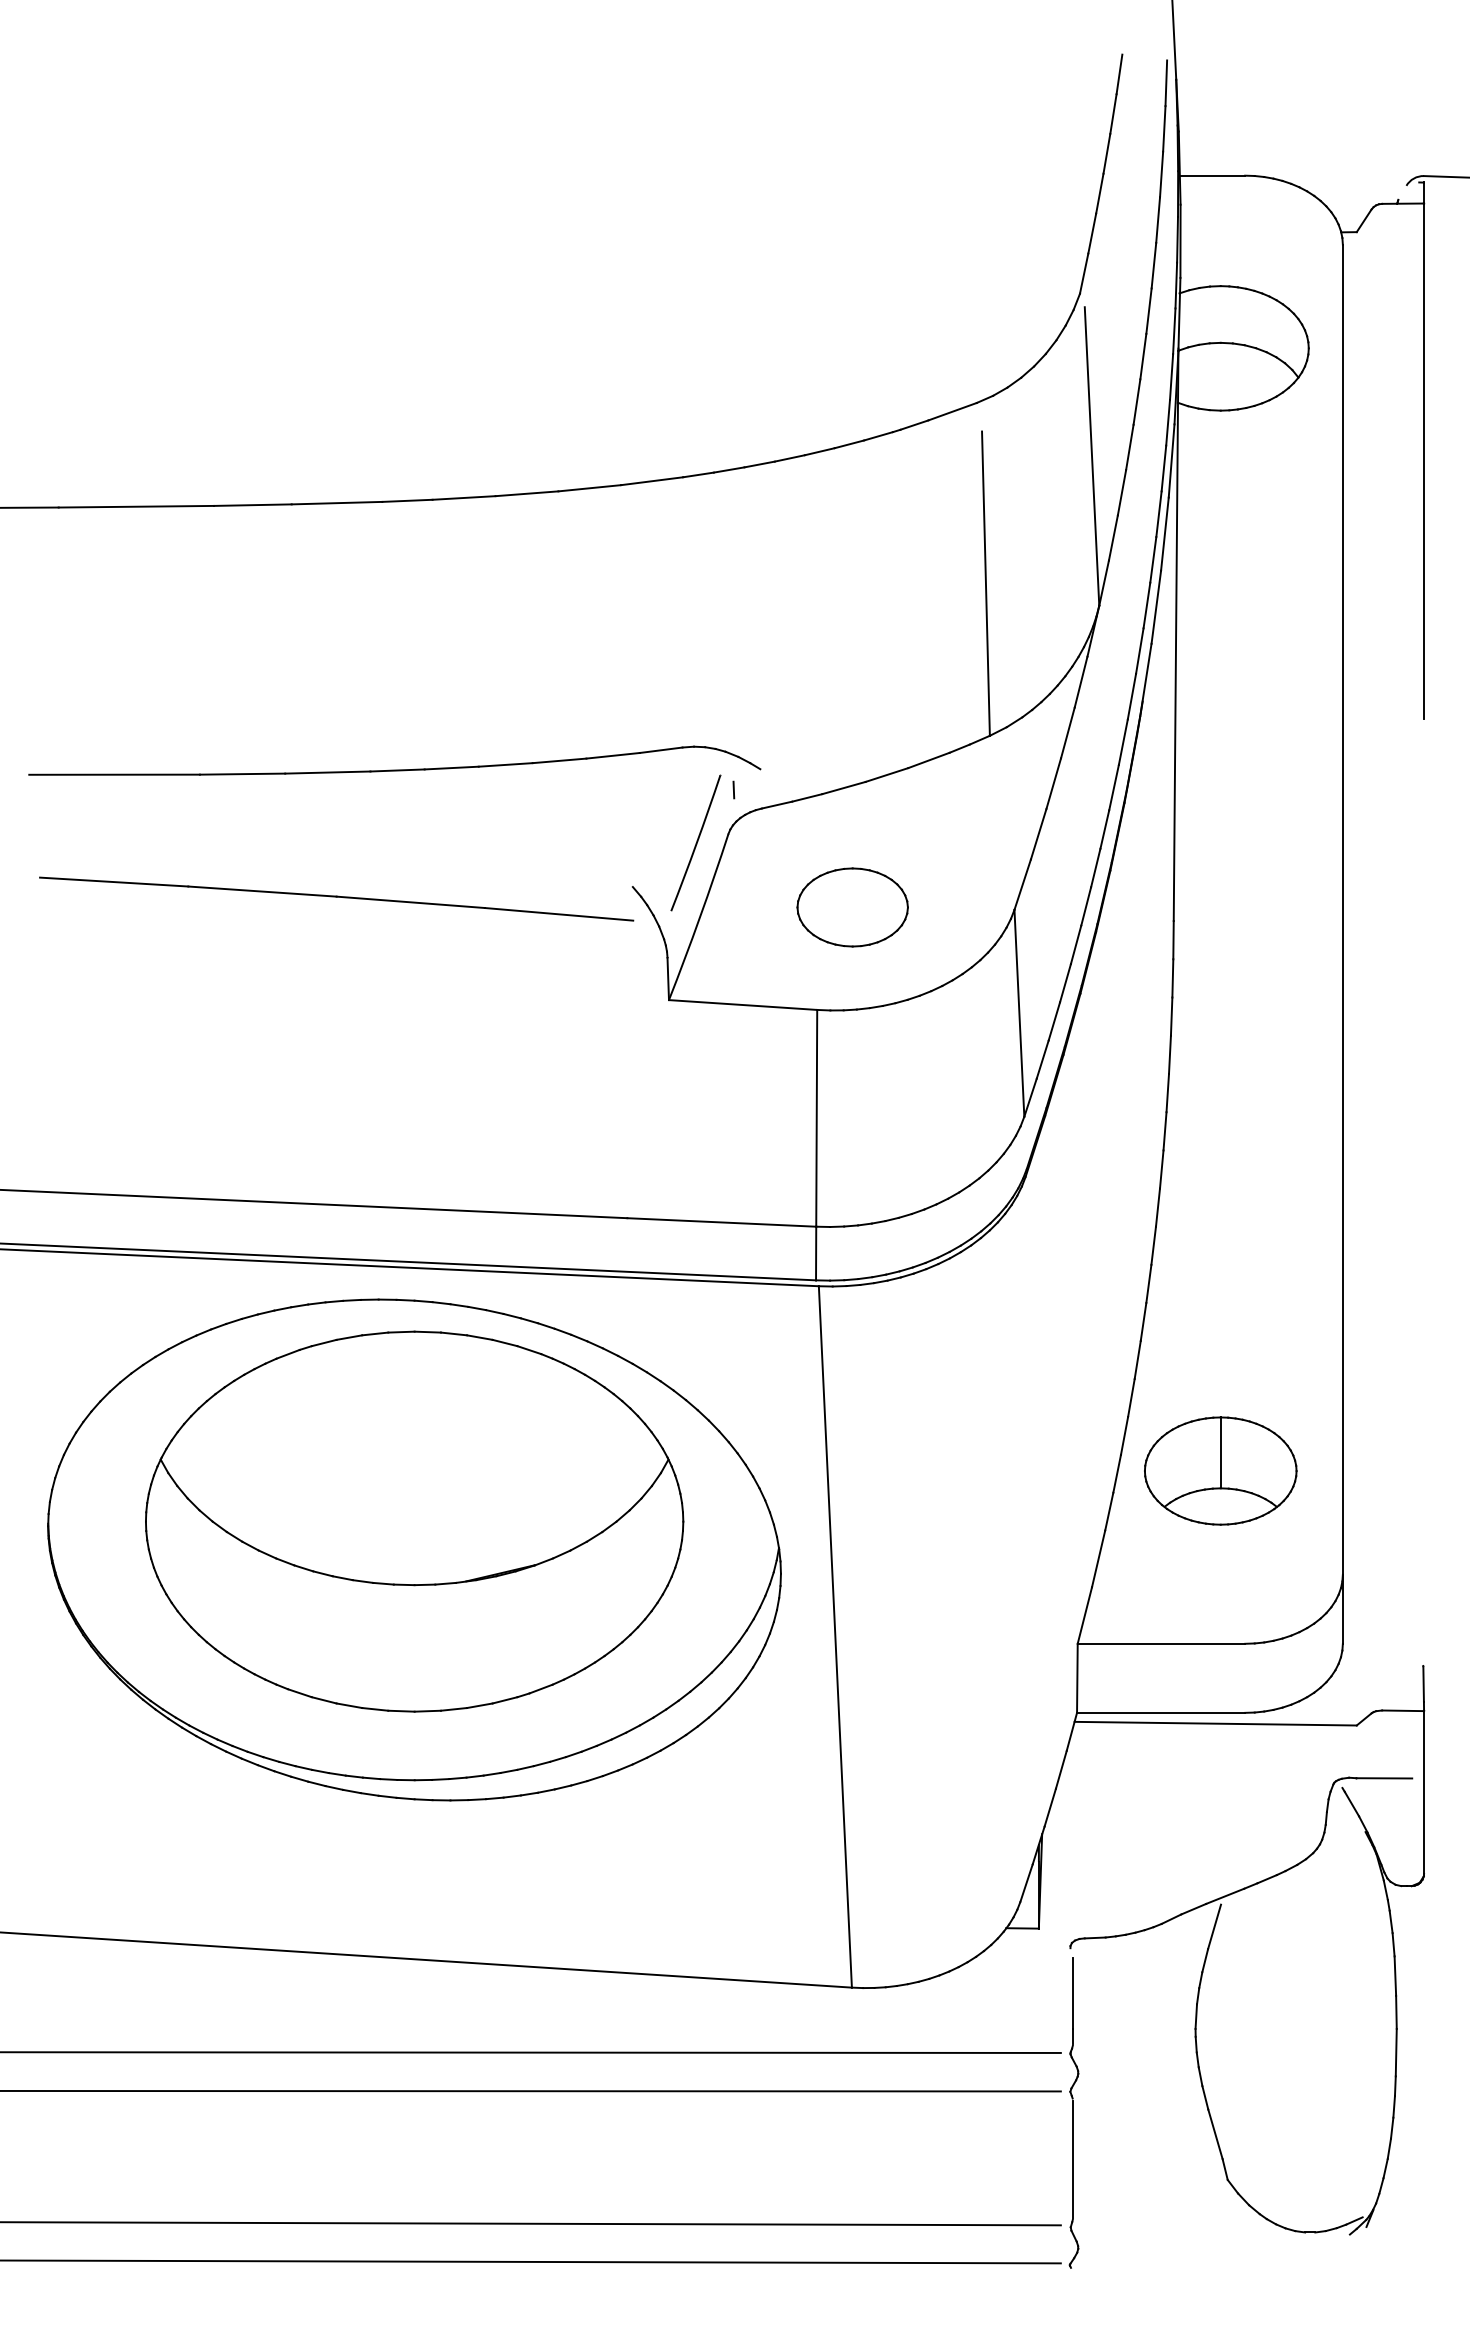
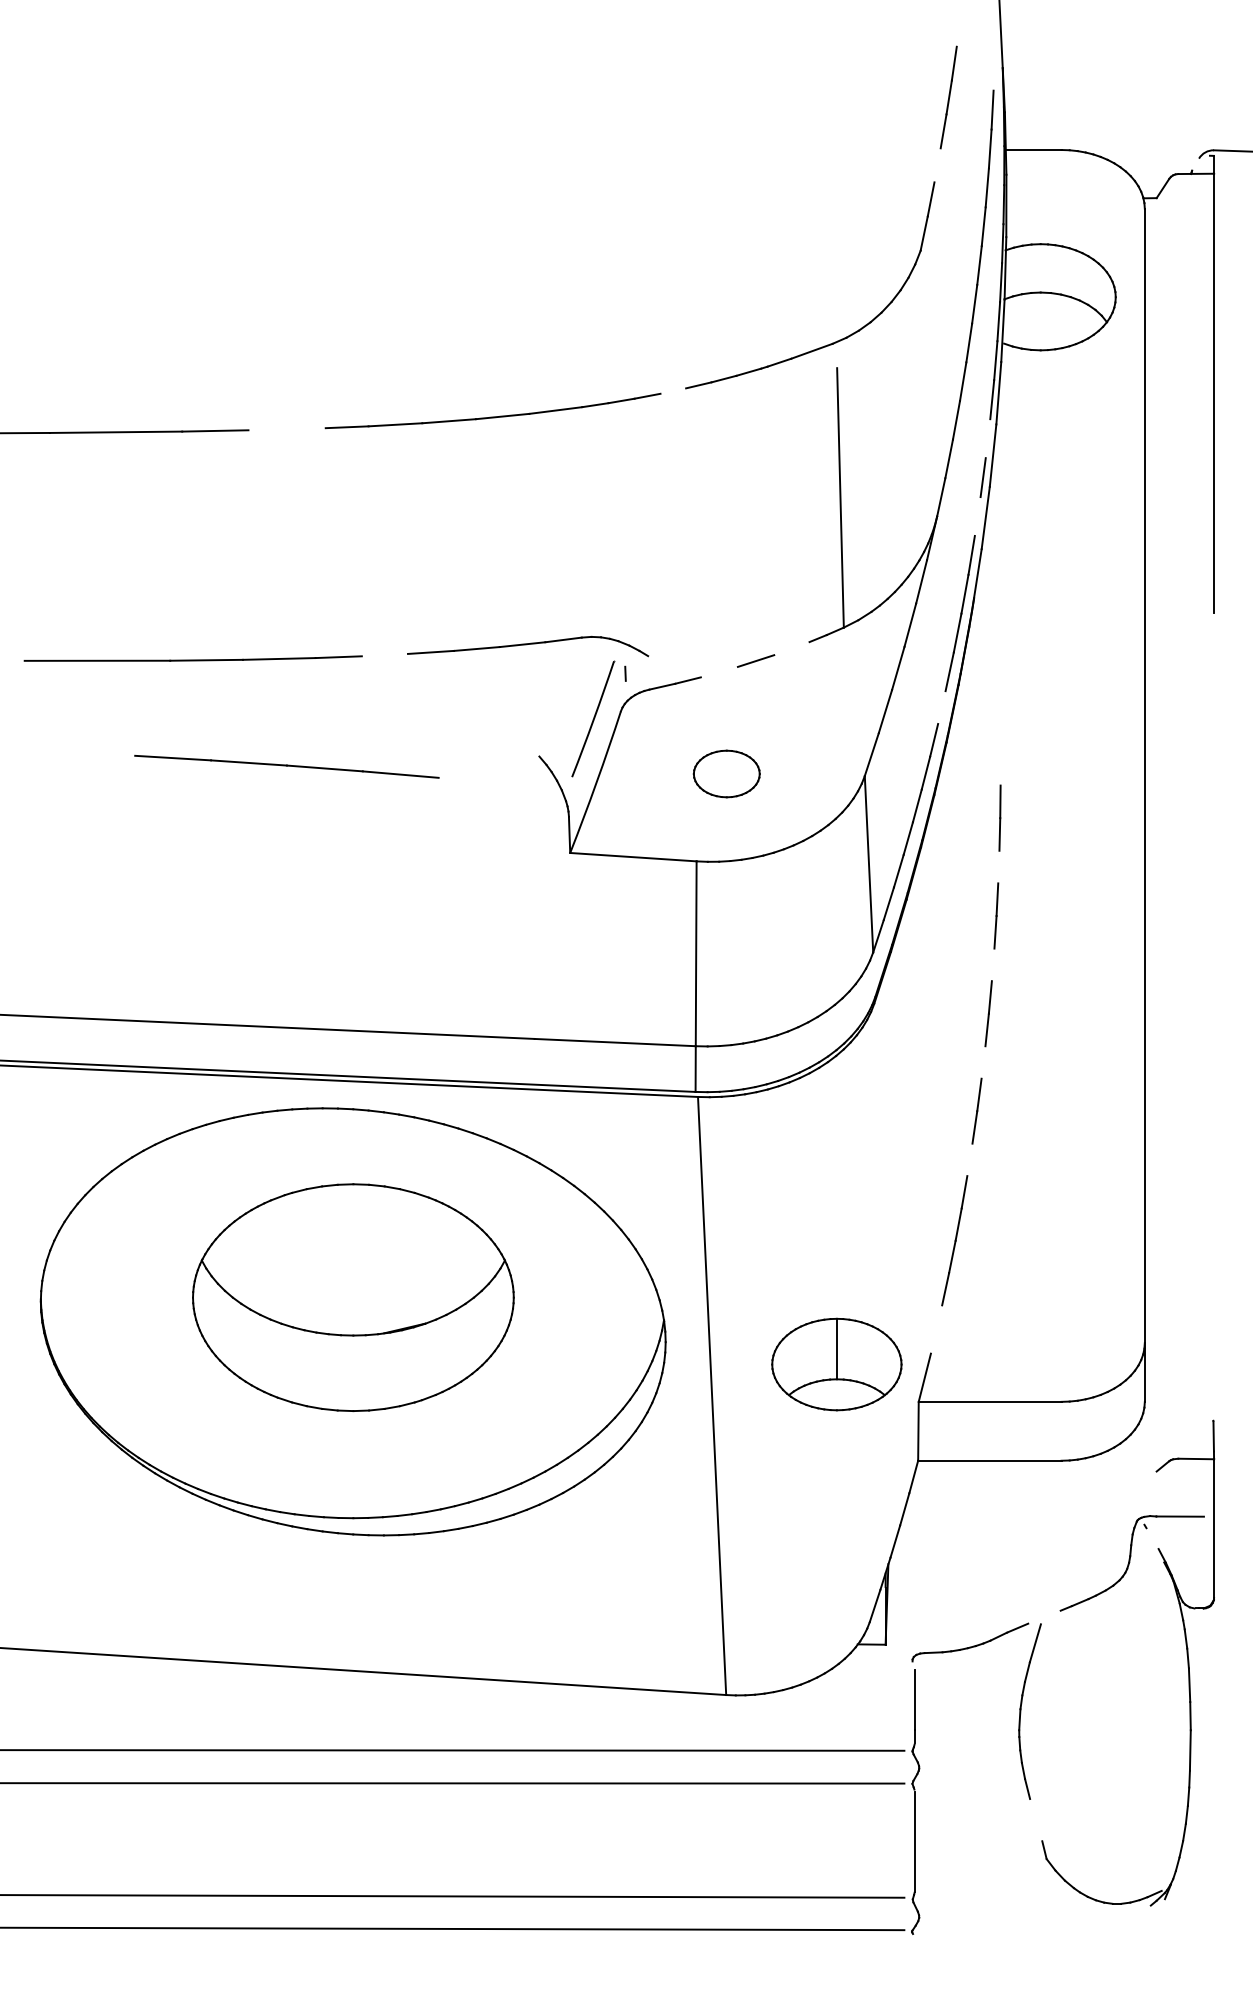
line: (1166, 83) -> (994, 71), removed
line: (1099, 193) -> (937, 165), removed
line: (1091, 456) -> (930, 389), removed
line: (789, 458) -> (672, 391), removed
line: (336, 502) -> (286, 428), removed
line: (1158, 514) -> (987, 438), removed
line: (1146, 605) -> (977, 516), removed
line: (1175, 634) -> (1002, 541), removed
line: (928, 760) -> (791, 648), removed
line: (451, 767) -> (384, 654), removed
line: (843, 787) -> (719, 671), removed
line: (1104, 829) -> (941, 707), removed
part: (336, 898) -> (286, 766), size x0.6
part: (852, 907) -> (726, 774), size x0.7
line: (1171, 1016) -> (998, 866), removed
line: (1164, 1131) -> (992, 965), removed
line: (1153, 1245) -> (983, 1062), removed
line: (1137, 1359) -> (969, 1159), removed
part: (1220, 1470) -> (836, 1364), moved
part: (414, 1521) -> (353, 1297), size x0.7
line: (1098, 1558) -> (936, 1329), removed
line: (1215, 1723) -> (1036, 1469), removed
line: (1351, 1803) -> (1152, 1538), removed
line: (1225, 1895) -> (1044, 1616), removed
line: (1215, 2134) -> (1036, 1820), removed

